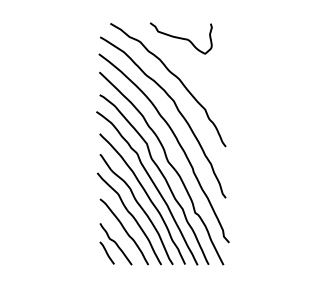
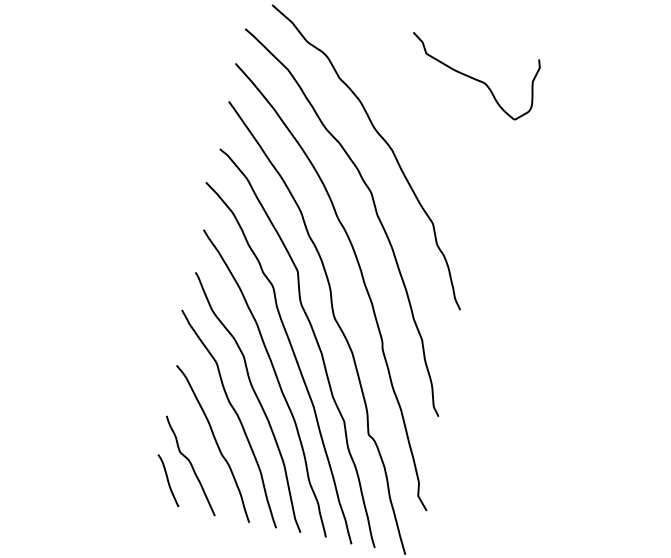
curve: (180, 38) -> (469, 77), moved

